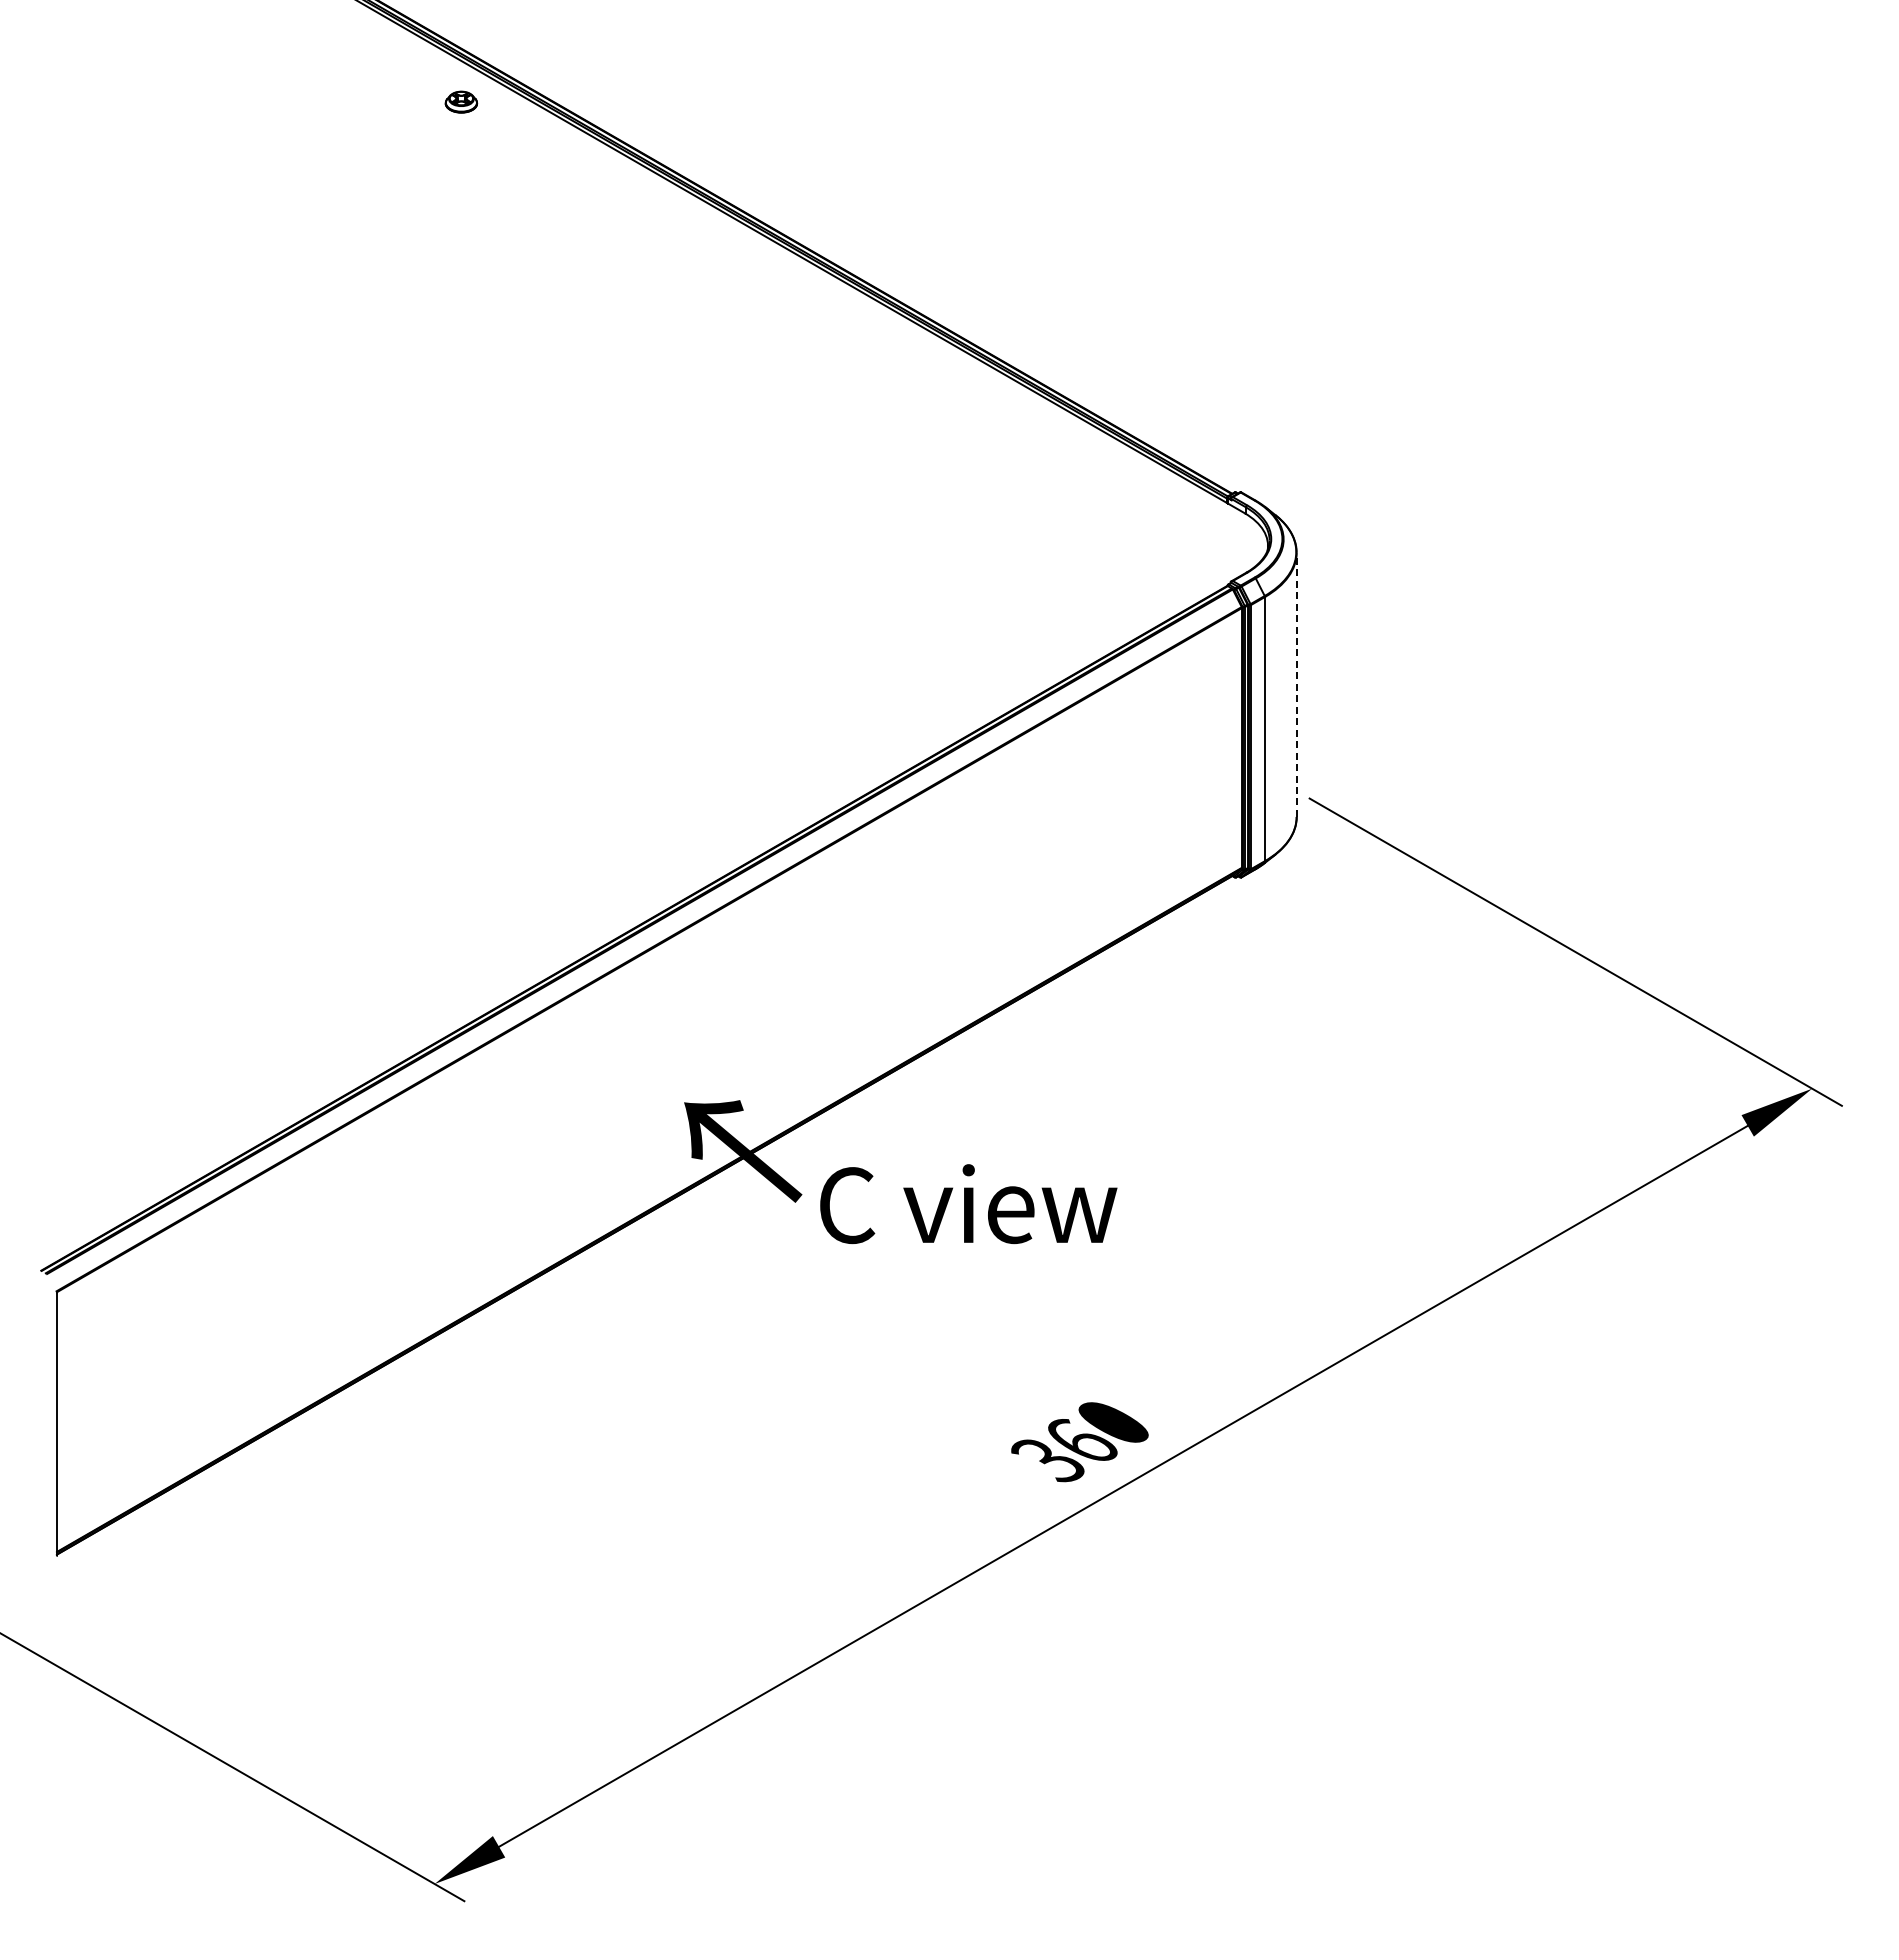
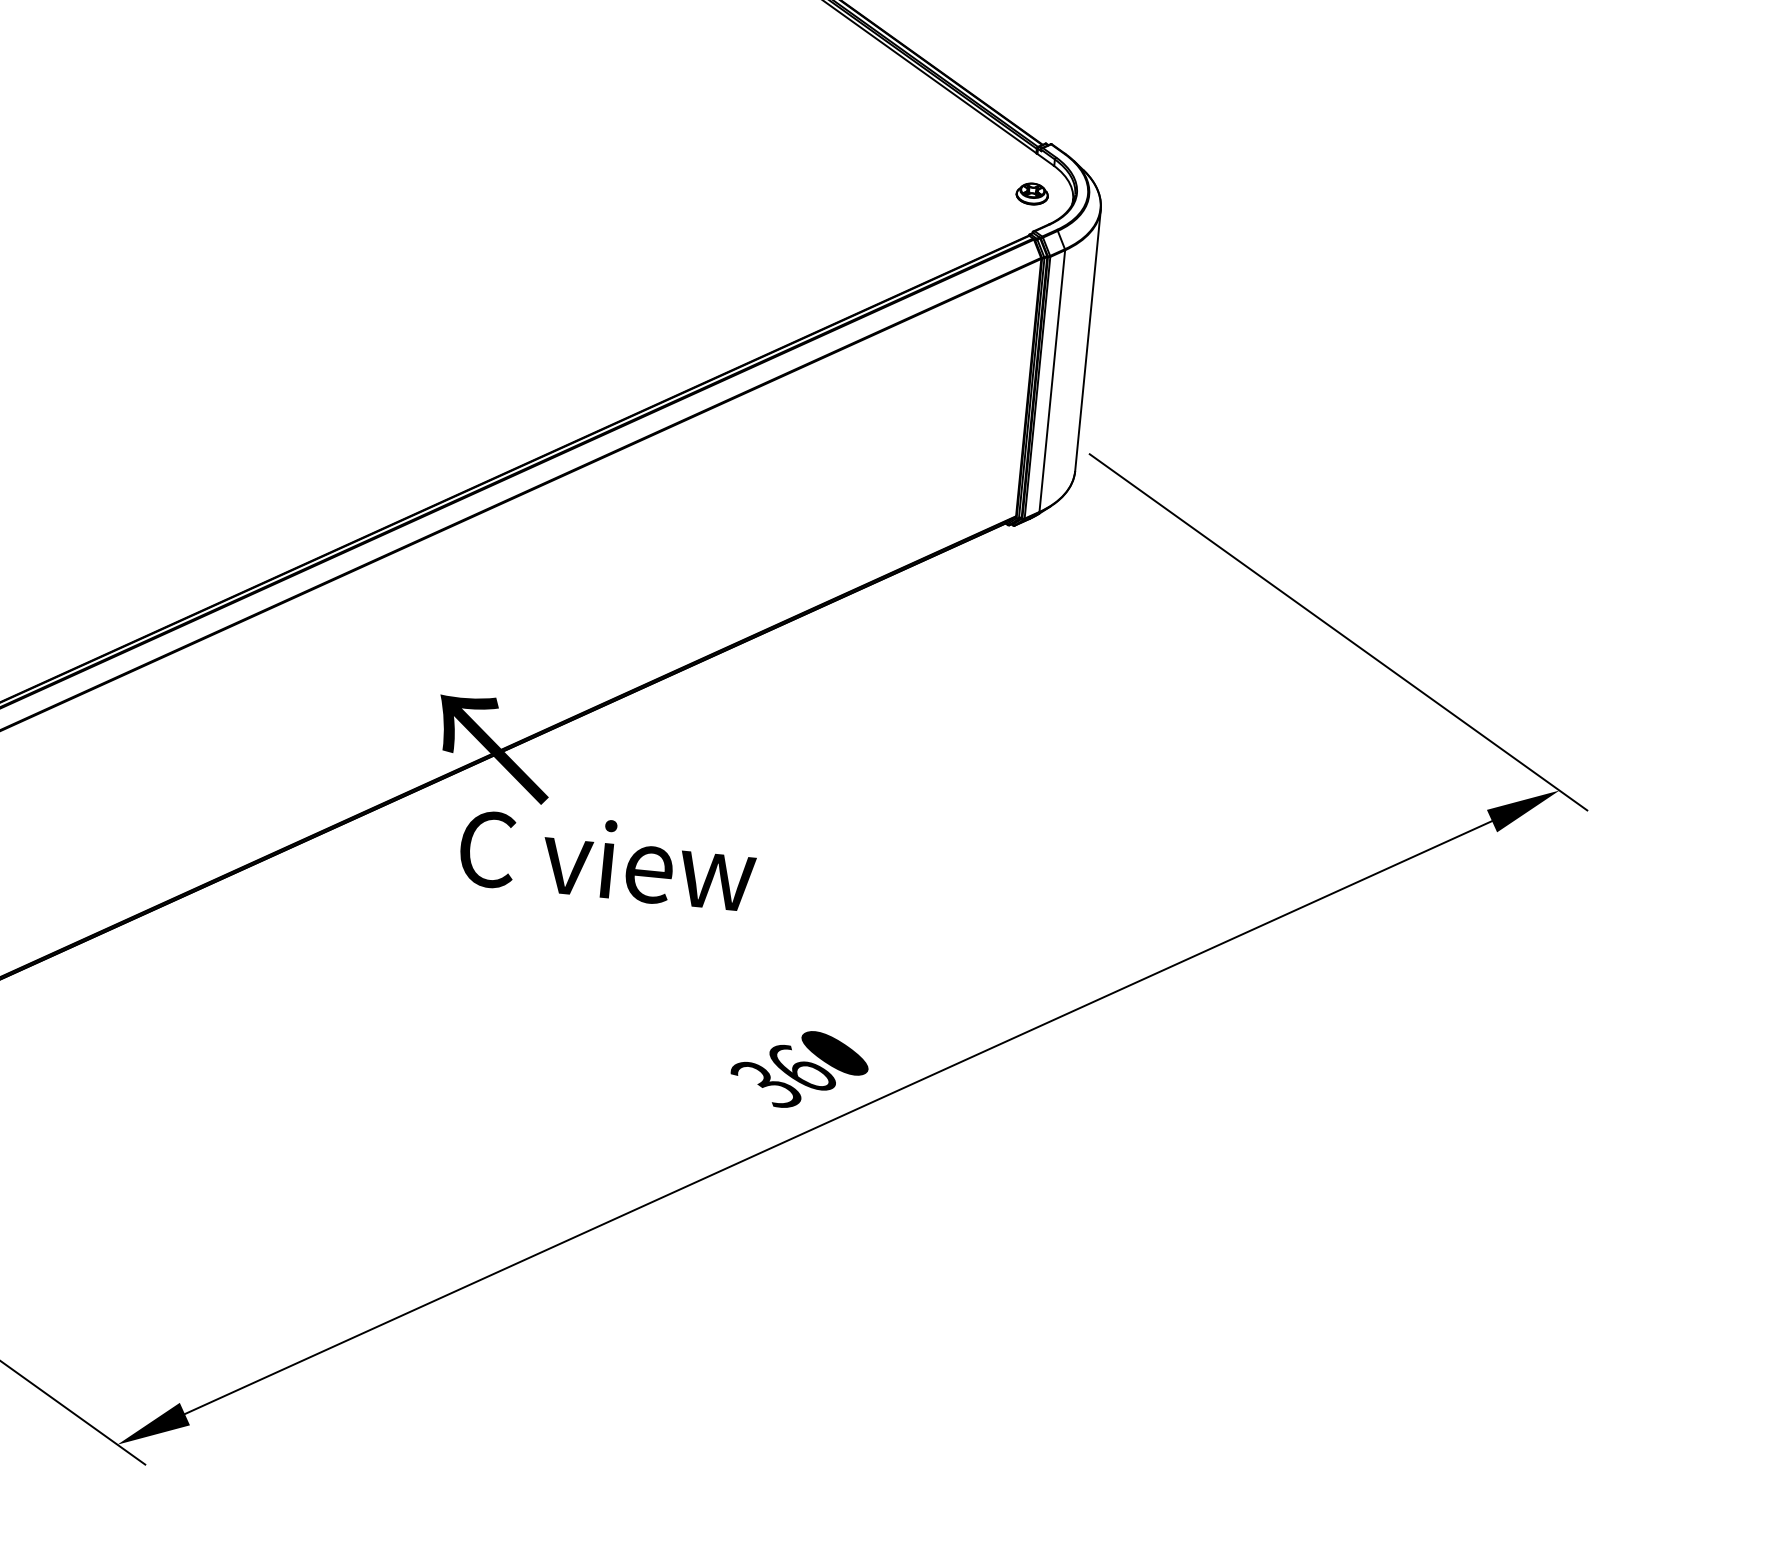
part: (1226, 543) -> (1032, 193), added
line: (1296, 684) -> (1087, 339), dashed -> solid
text: (968, 1204) -> (607, 860), moved

